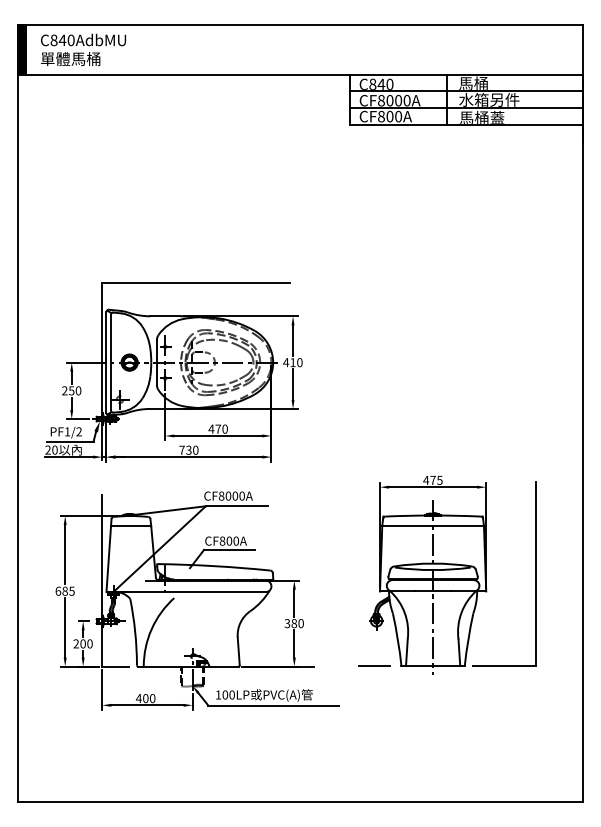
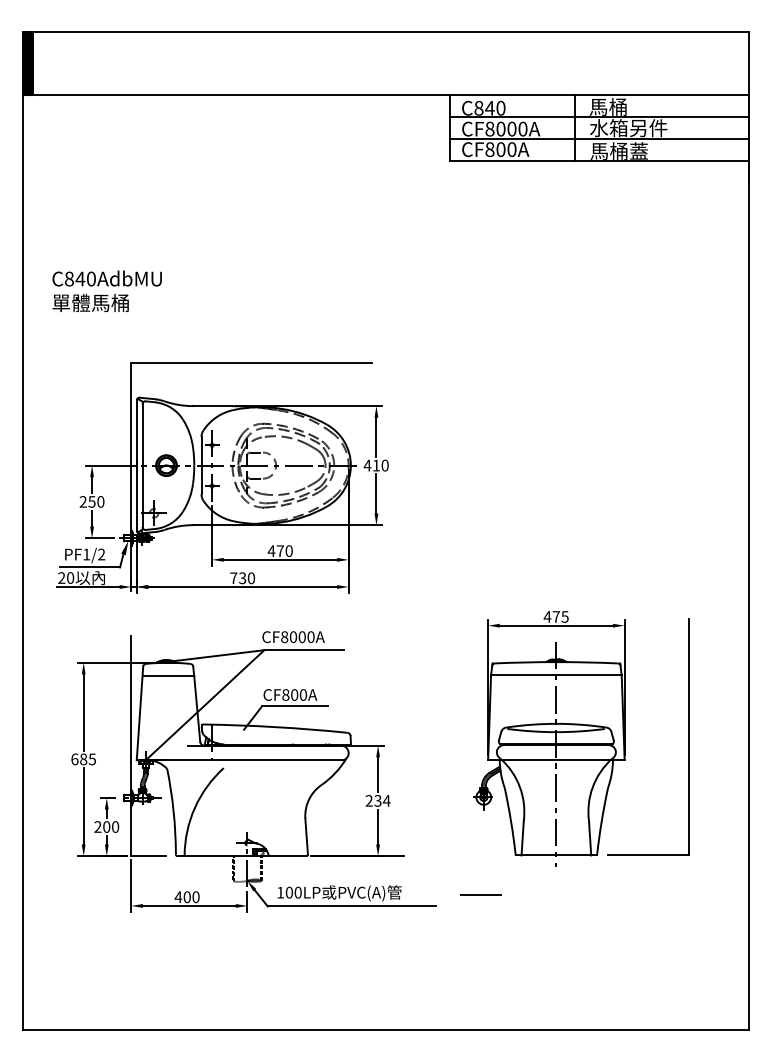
text: (83, 49) -> (107, 290), moved
text: (294, 623) -> (378, 800), 380 -> 234
line: (374, 665) -> (481, 894), moved

